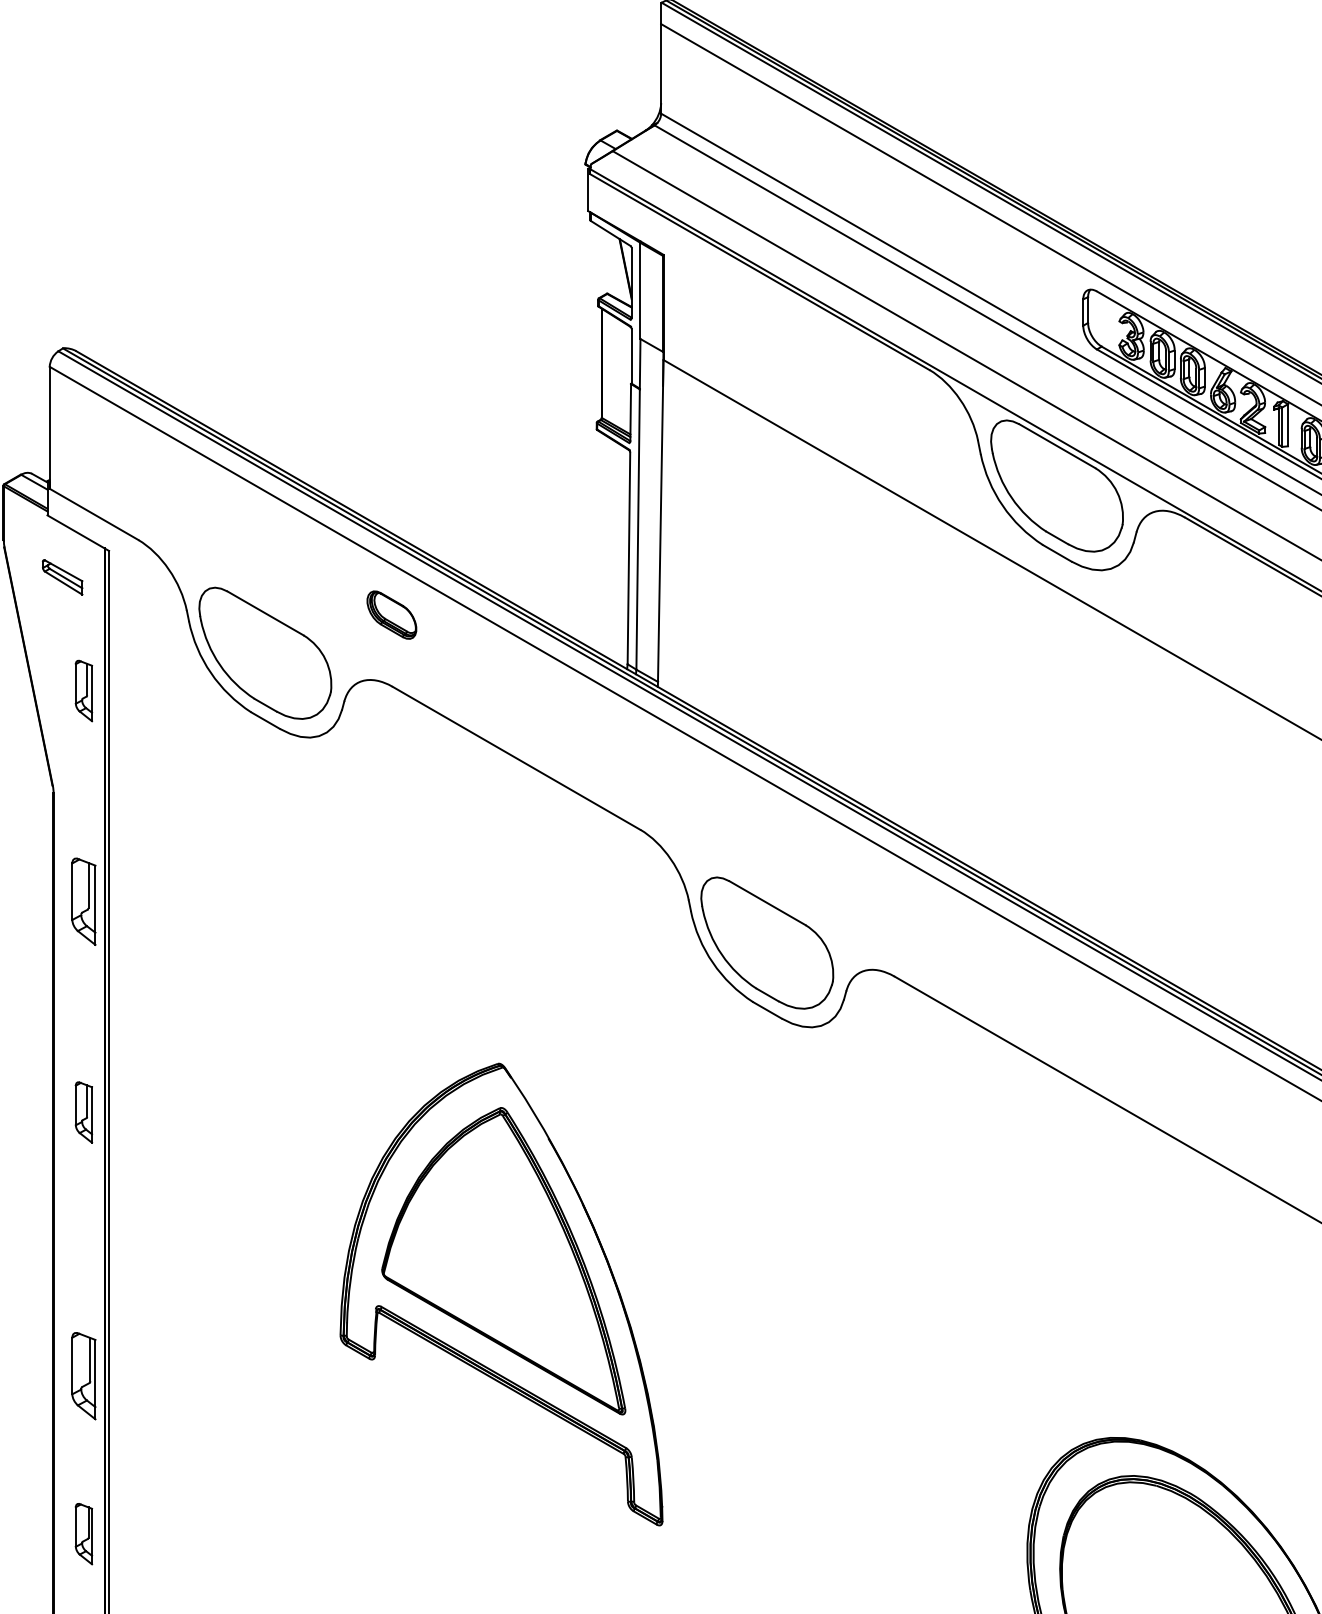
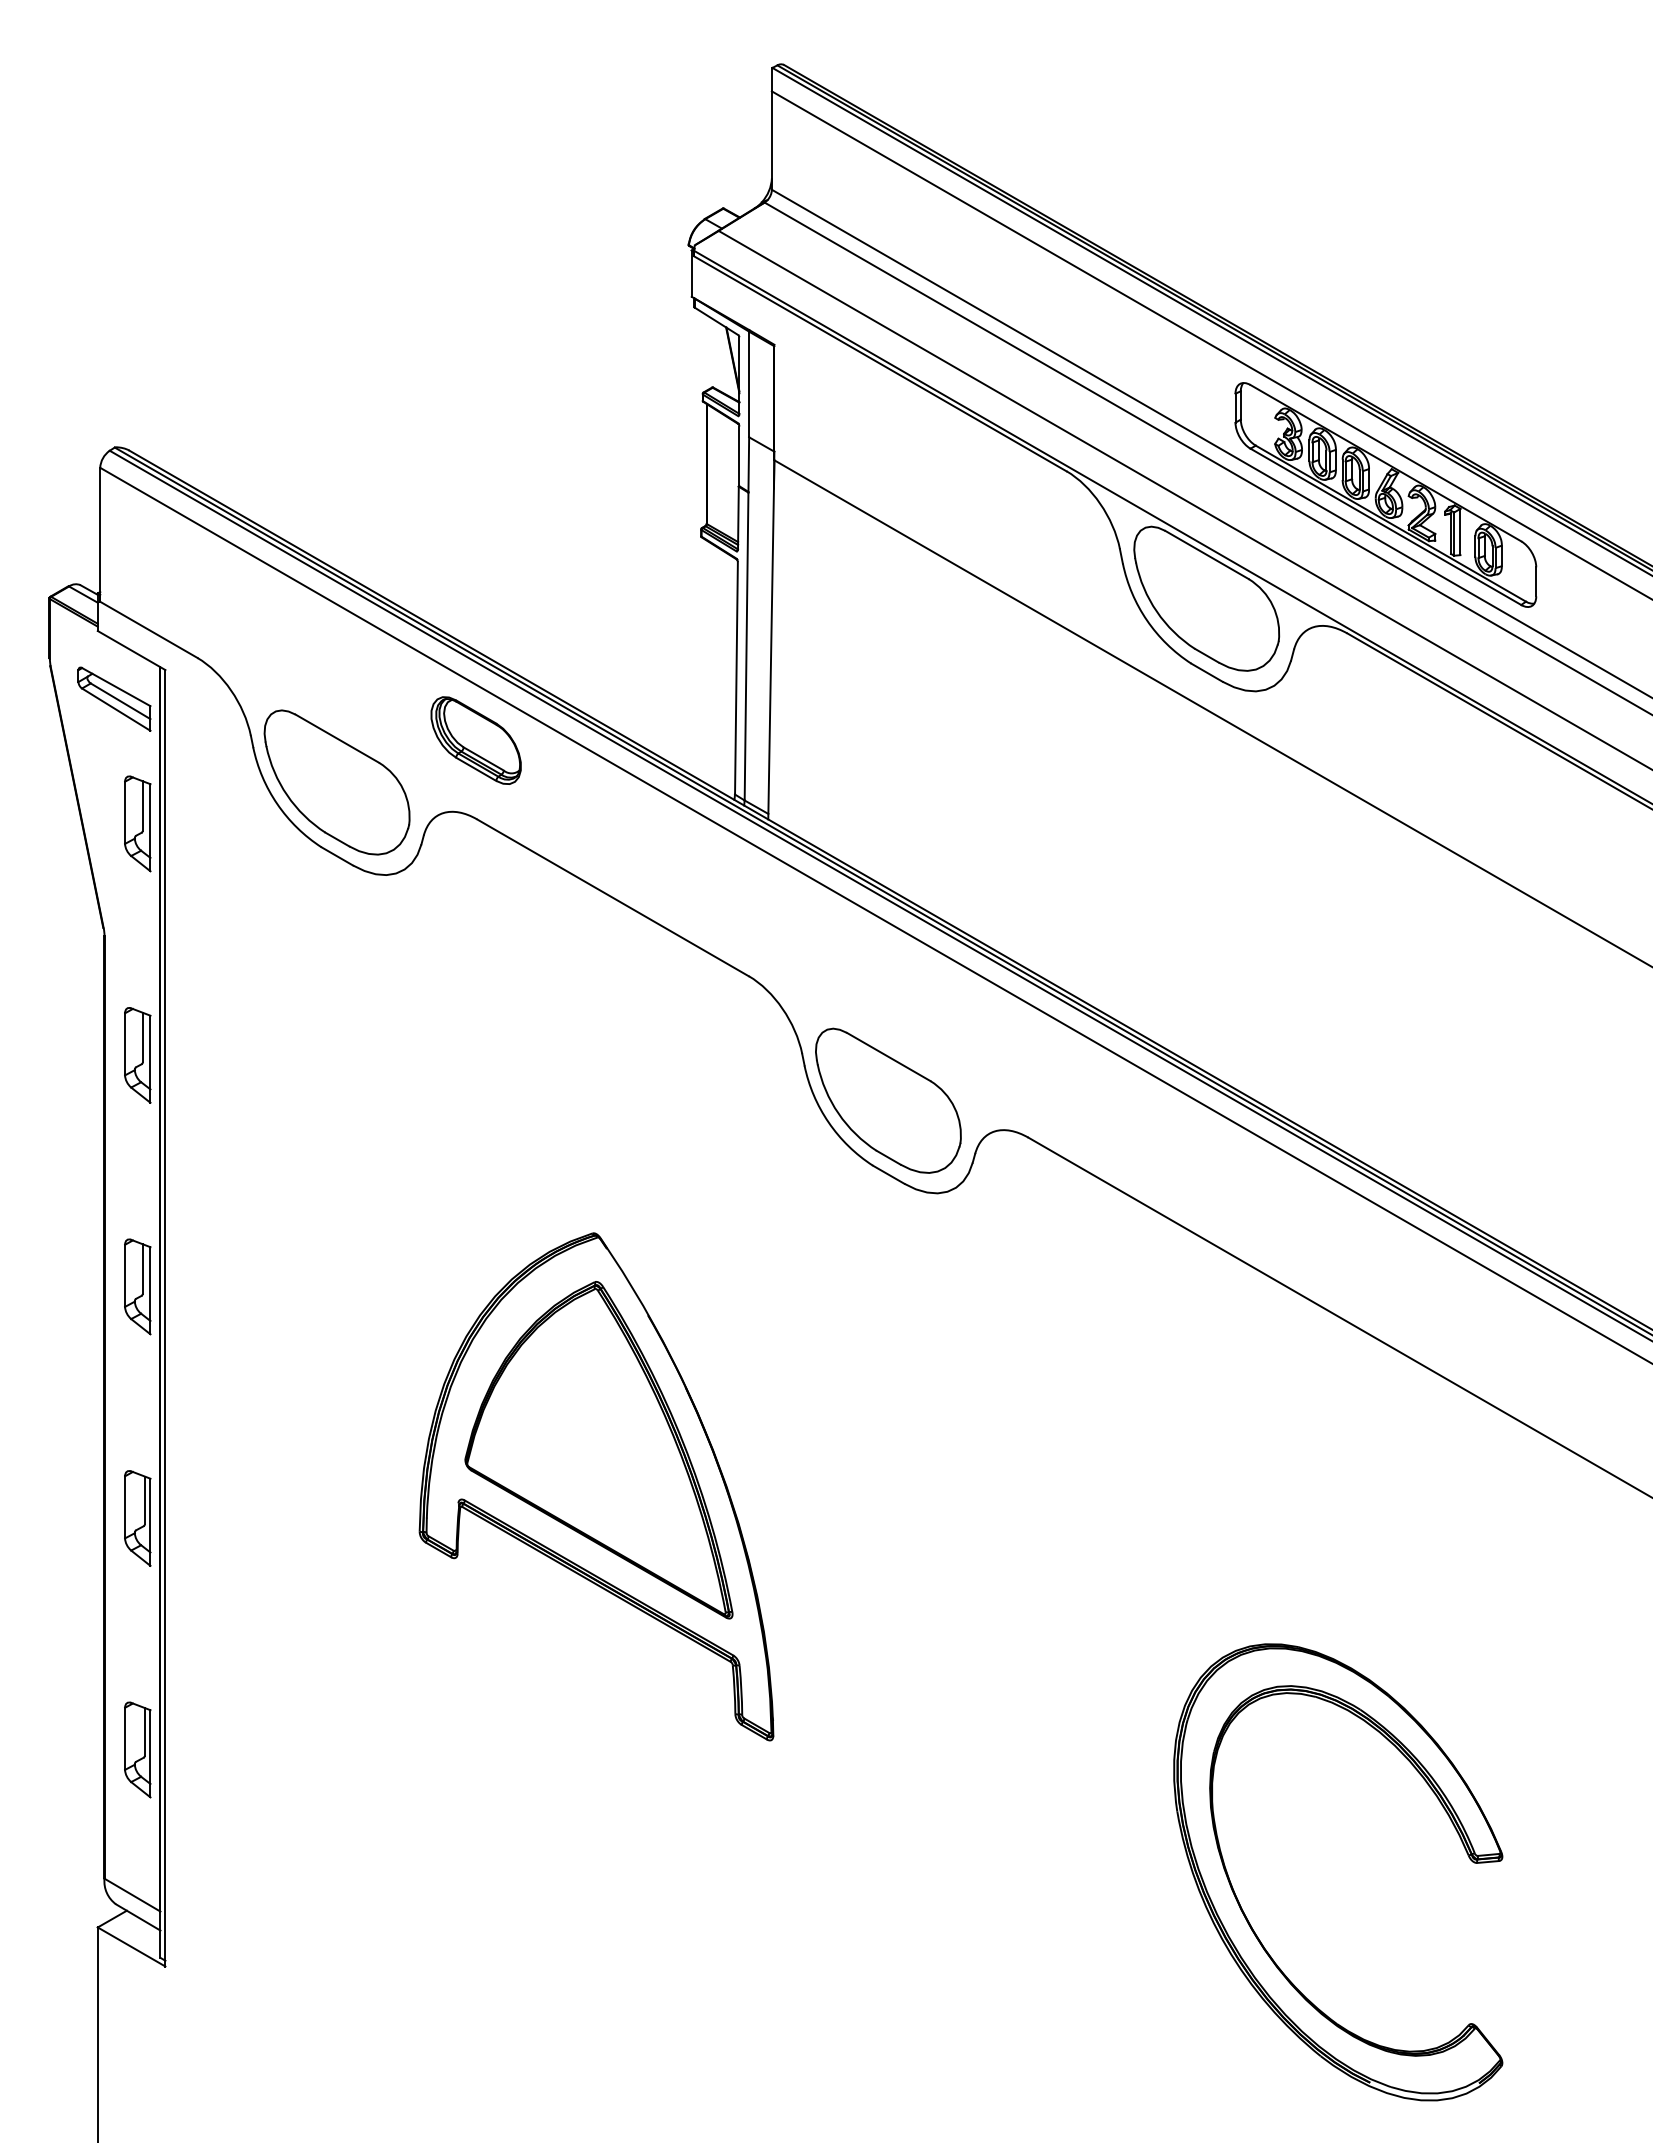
part: (62, 576) -> (114, 698), size x1.67
part: (391, 615) -> (475, 740), size x1.67
part: (83, 690) -> (137, 823), size x1.43
part: (83, 1112) -> (137, 1286), size x1.43
part: (83, 1376) -> (137, 1518), moved
part: (83, 1533) -> (137, 1749), size x1.43

